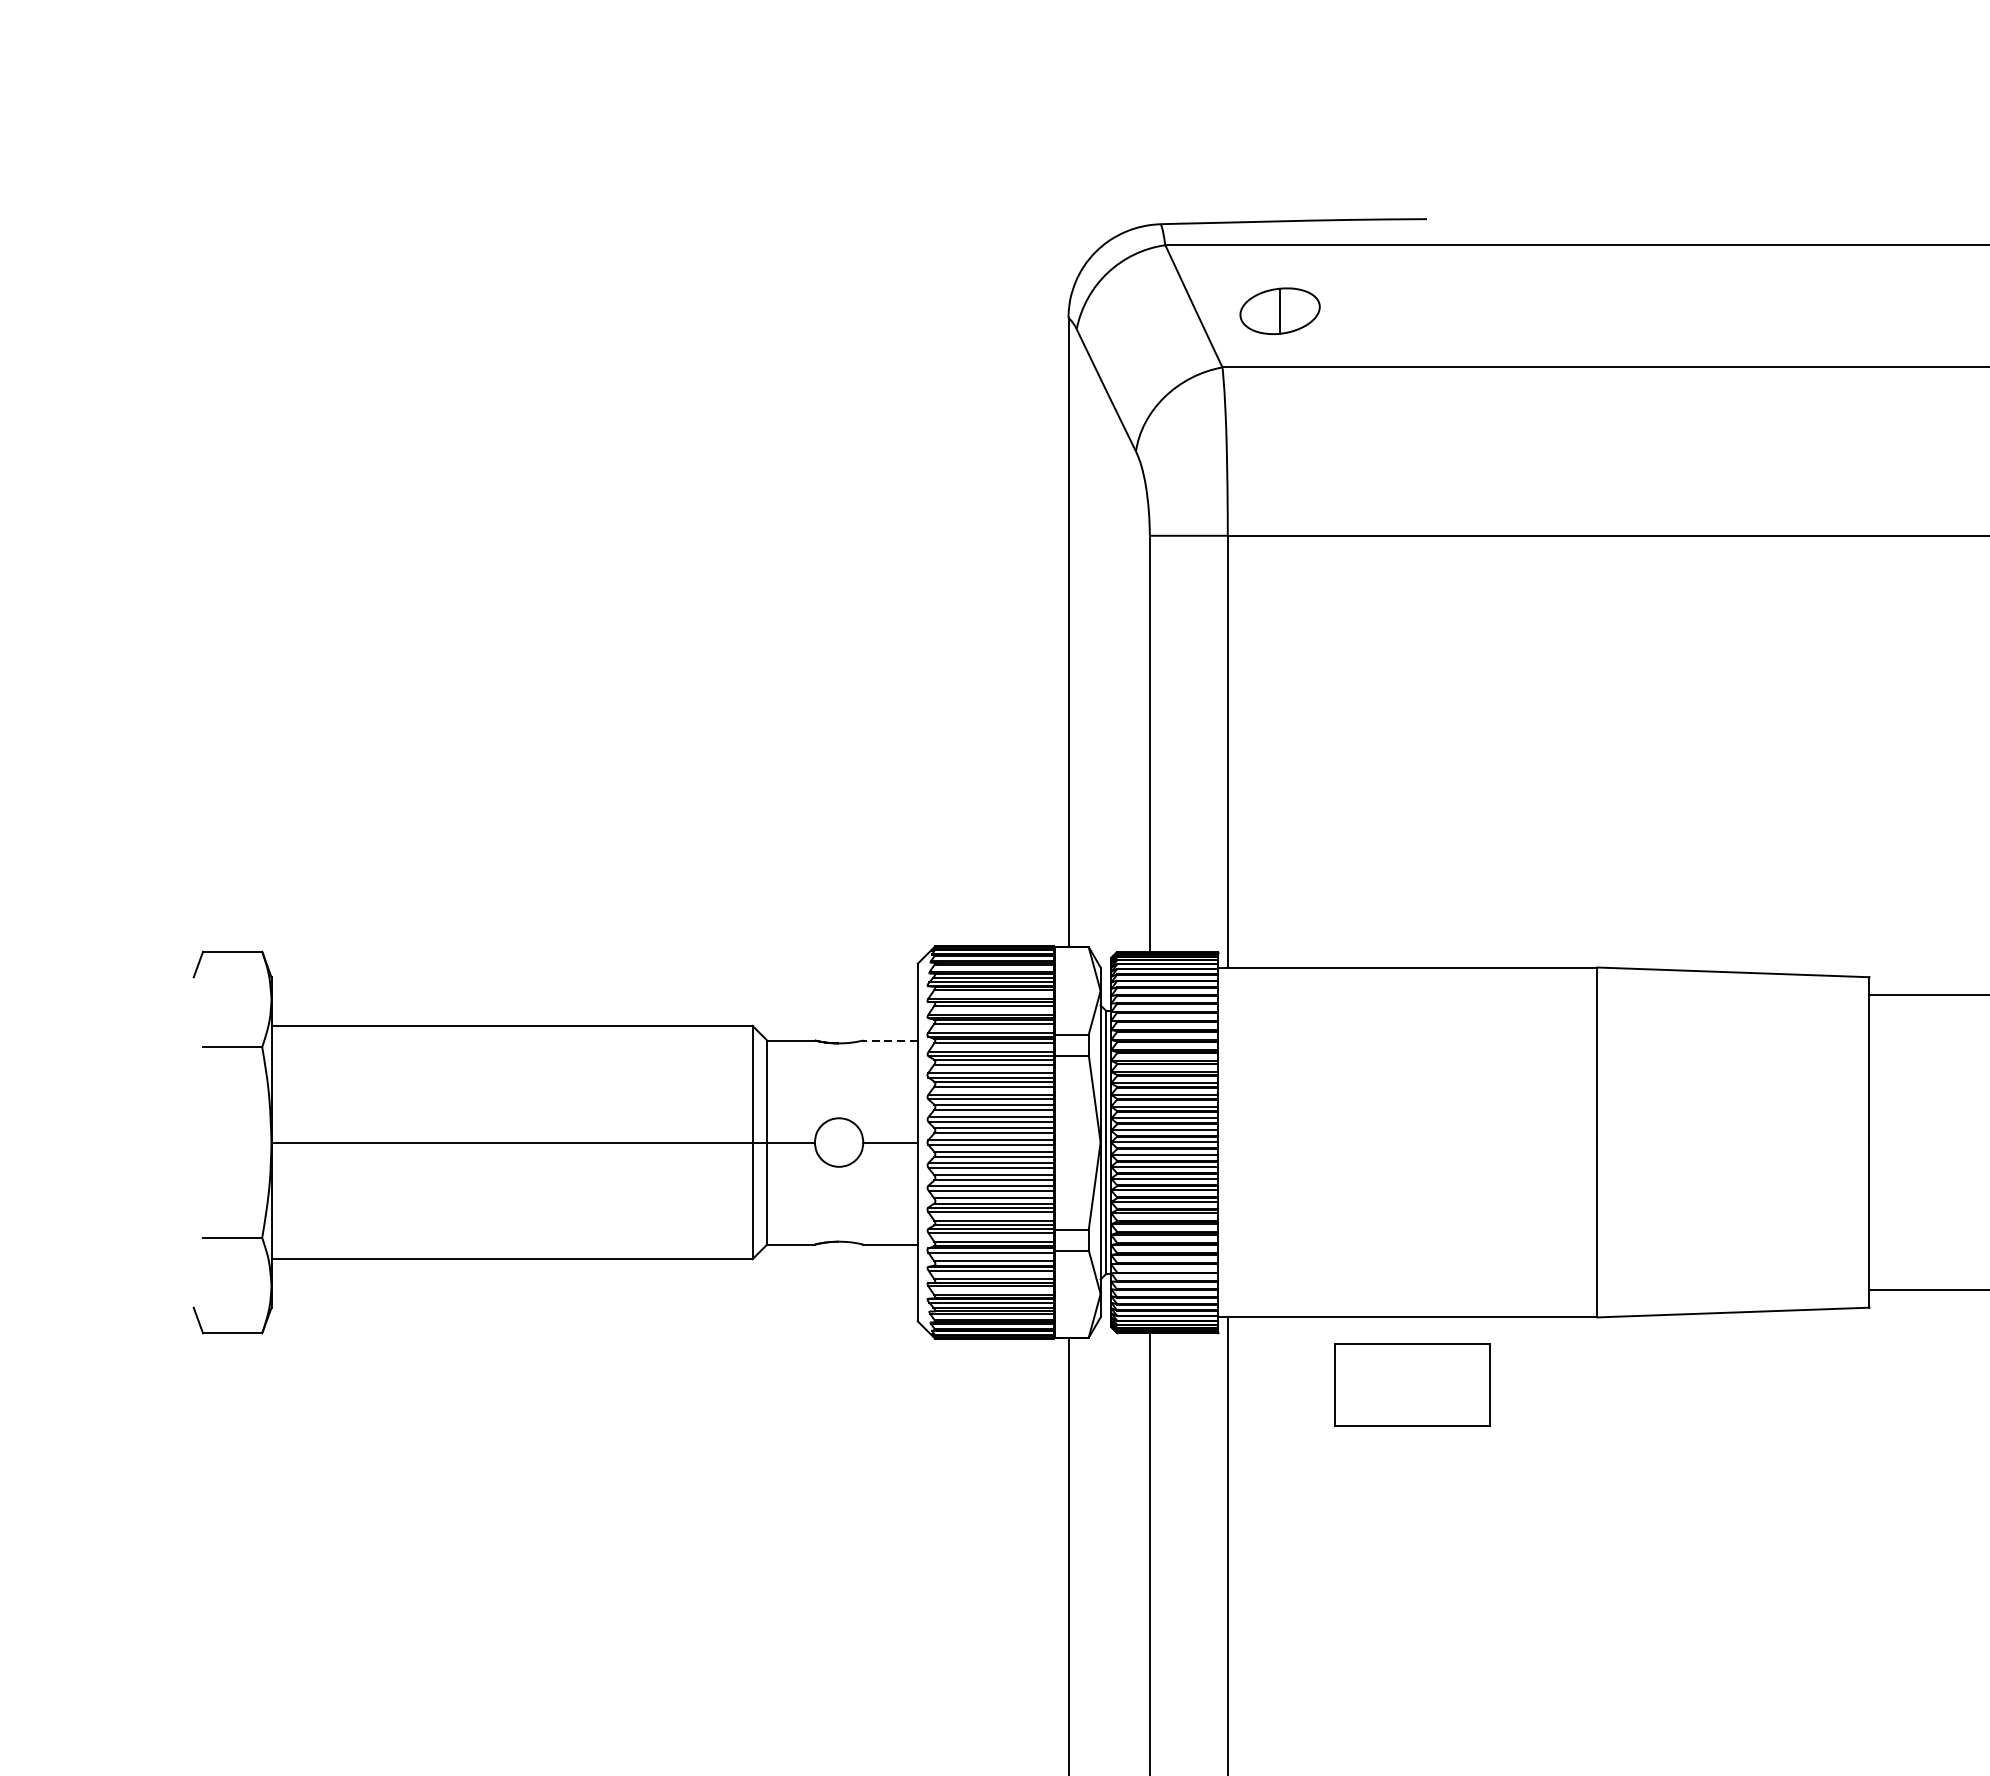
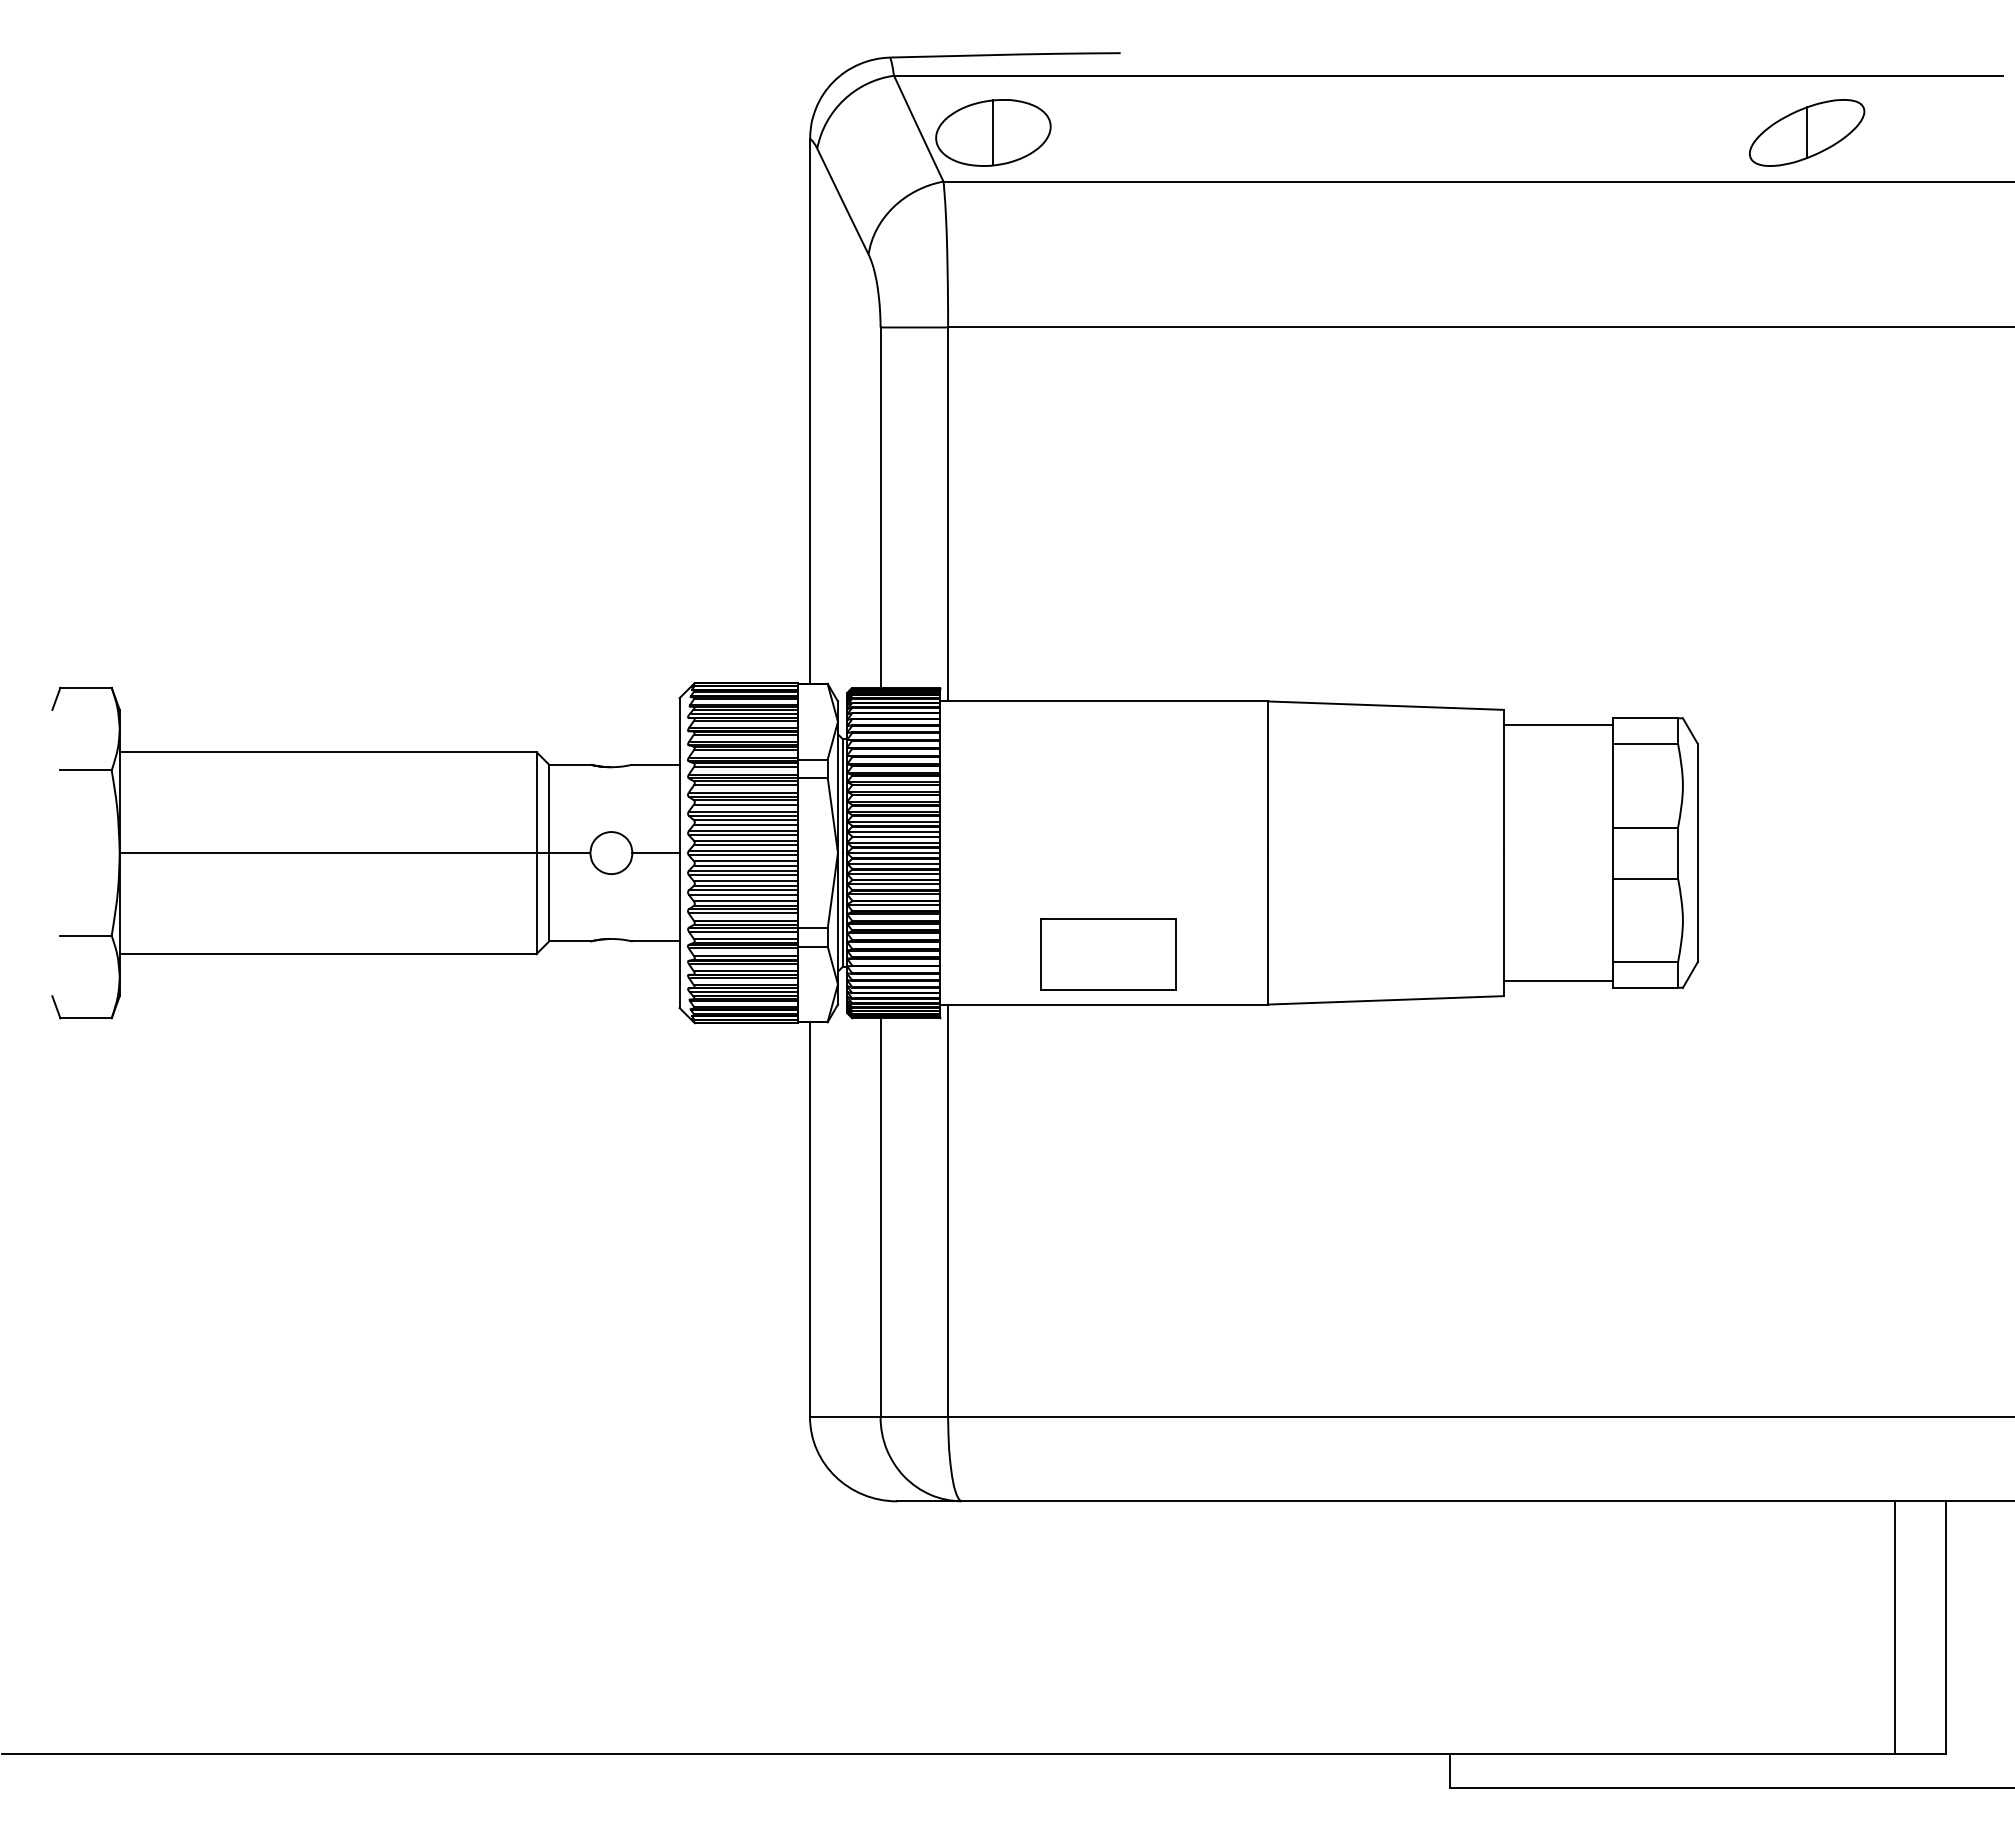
part: (1280, 310) -> (993, 132), size x1.67
line: (891, 1040) -> (656, 764), dashed -> solid
part: (1412, 1385) -> (1108, 954), moved

